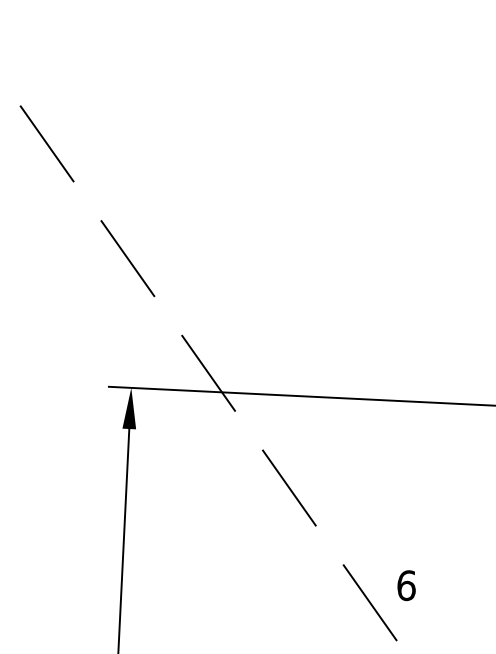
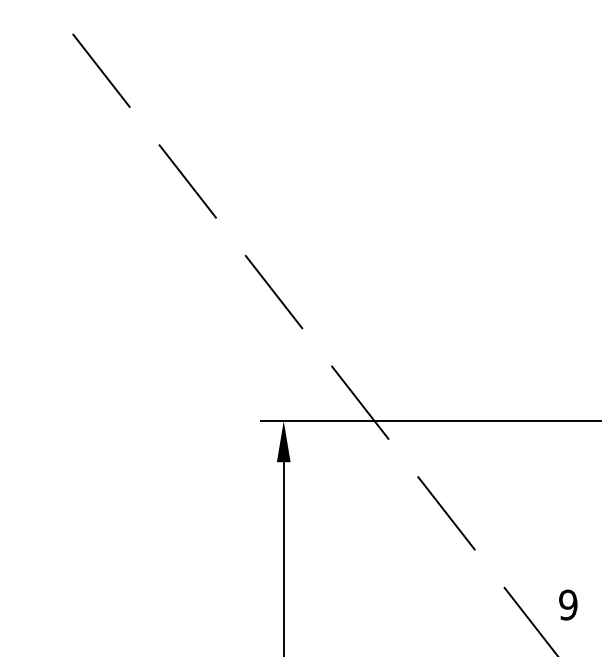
text: (406, 585) -> (568, 604), 6 -> 9

